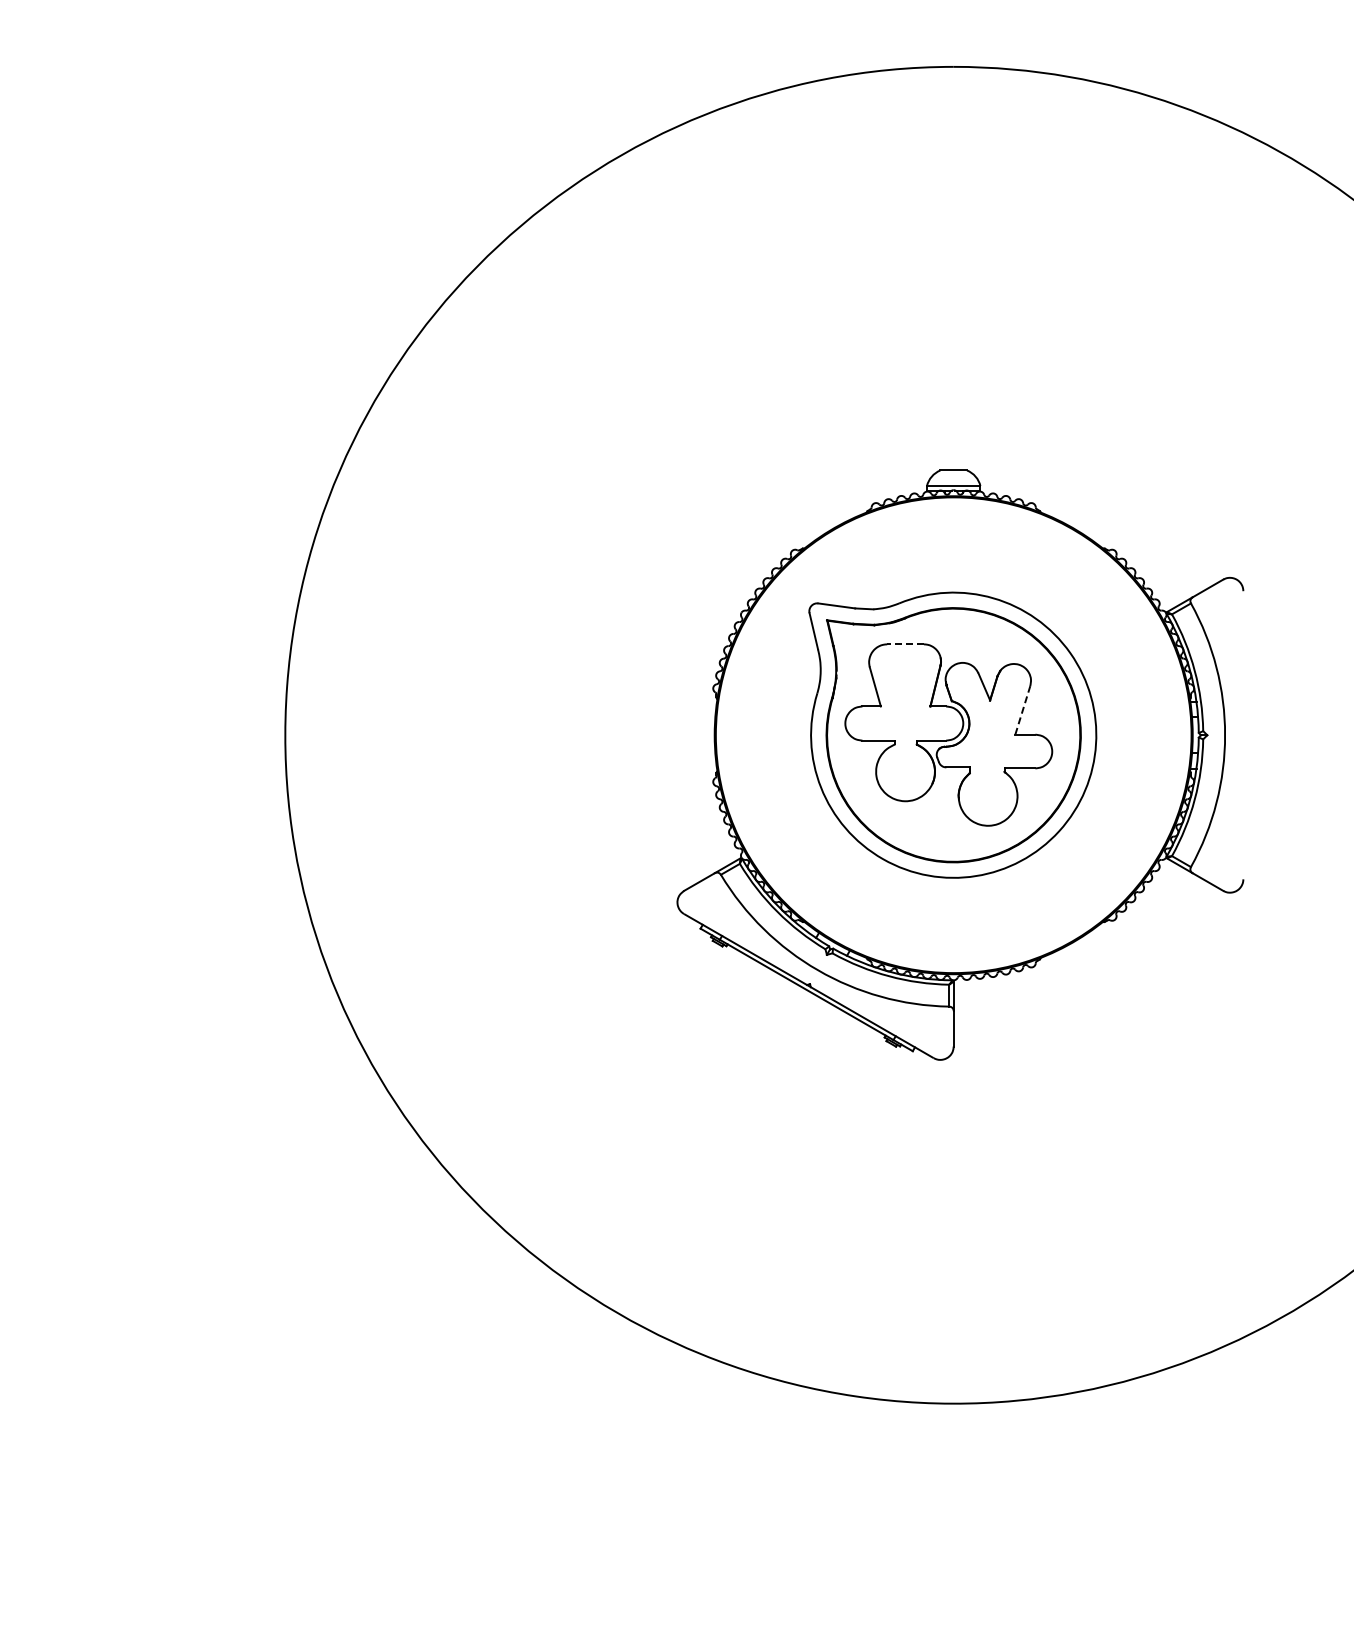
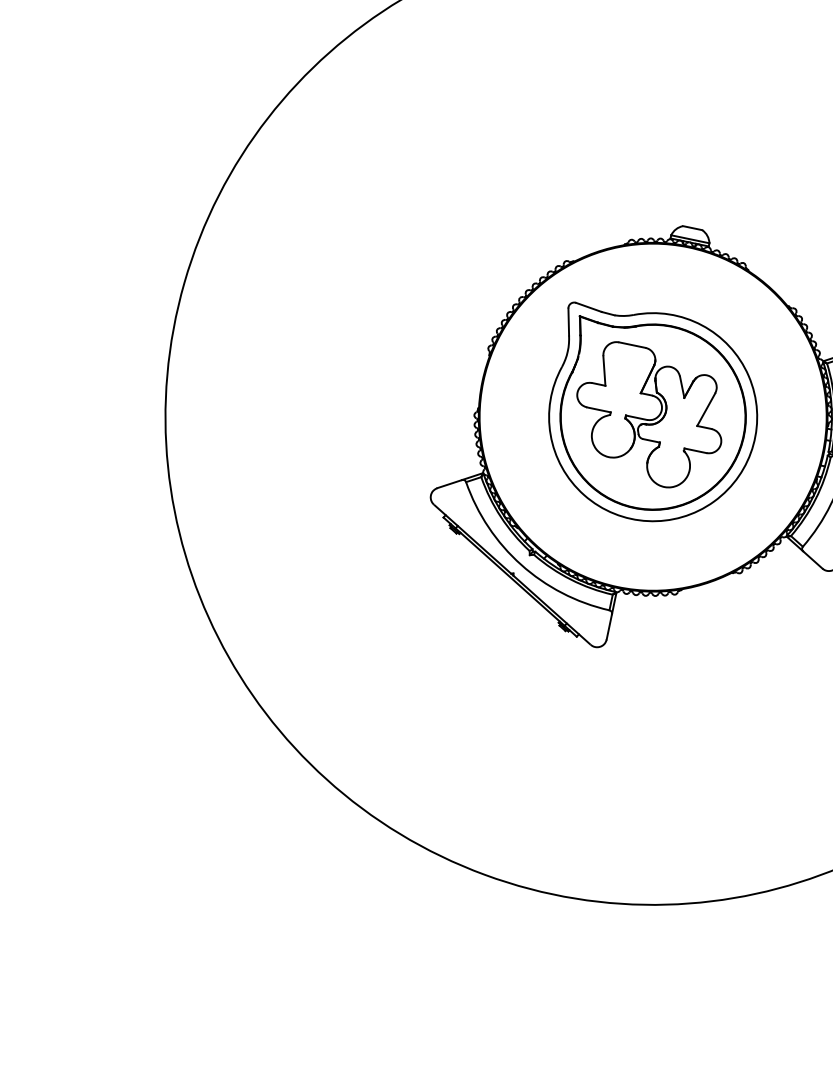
line: (905, 644) -> (632, 345), dashed -> solid
line: (1022, 709) -> (706, 409), dashed -> solid

